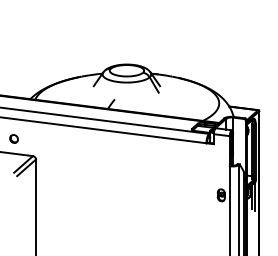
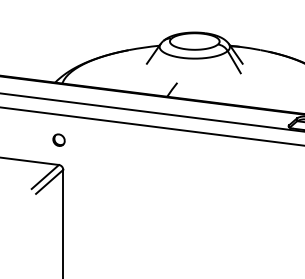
part: (13, 138) -> (58, 139), moved

